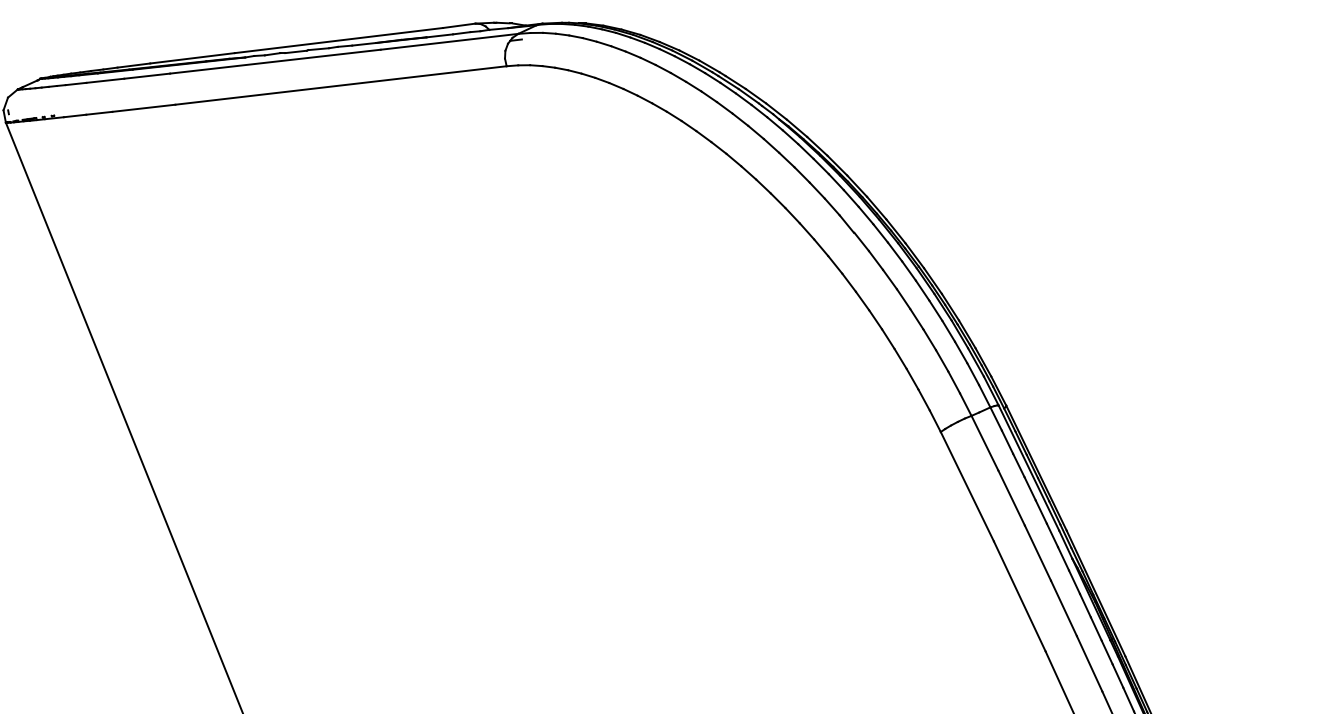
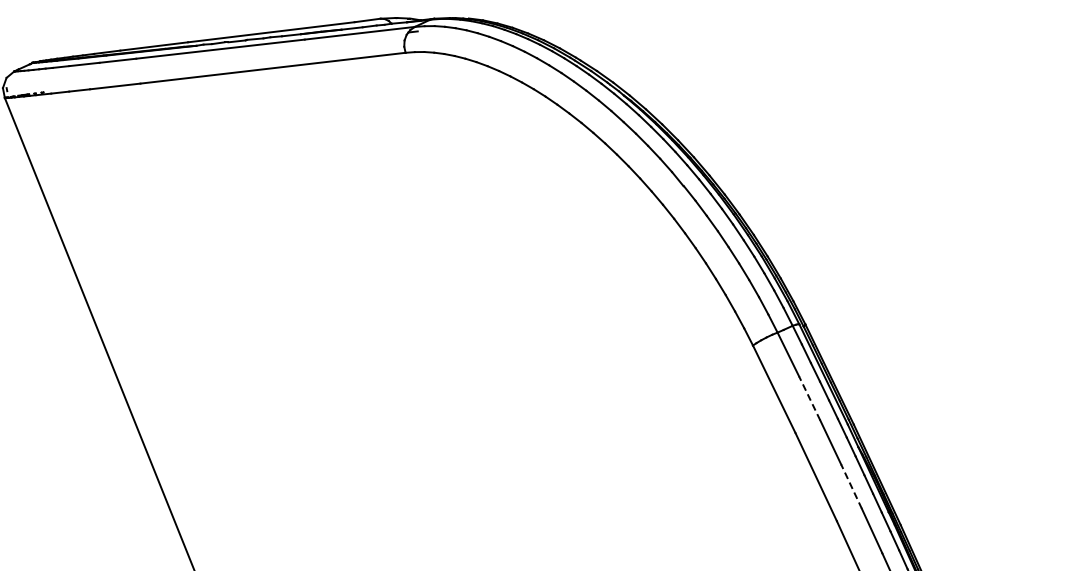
line: (1011, 496) -> (809, 397), solid -> dashed
line: (1063, 608) -> (851, 486), solid -> dashed

